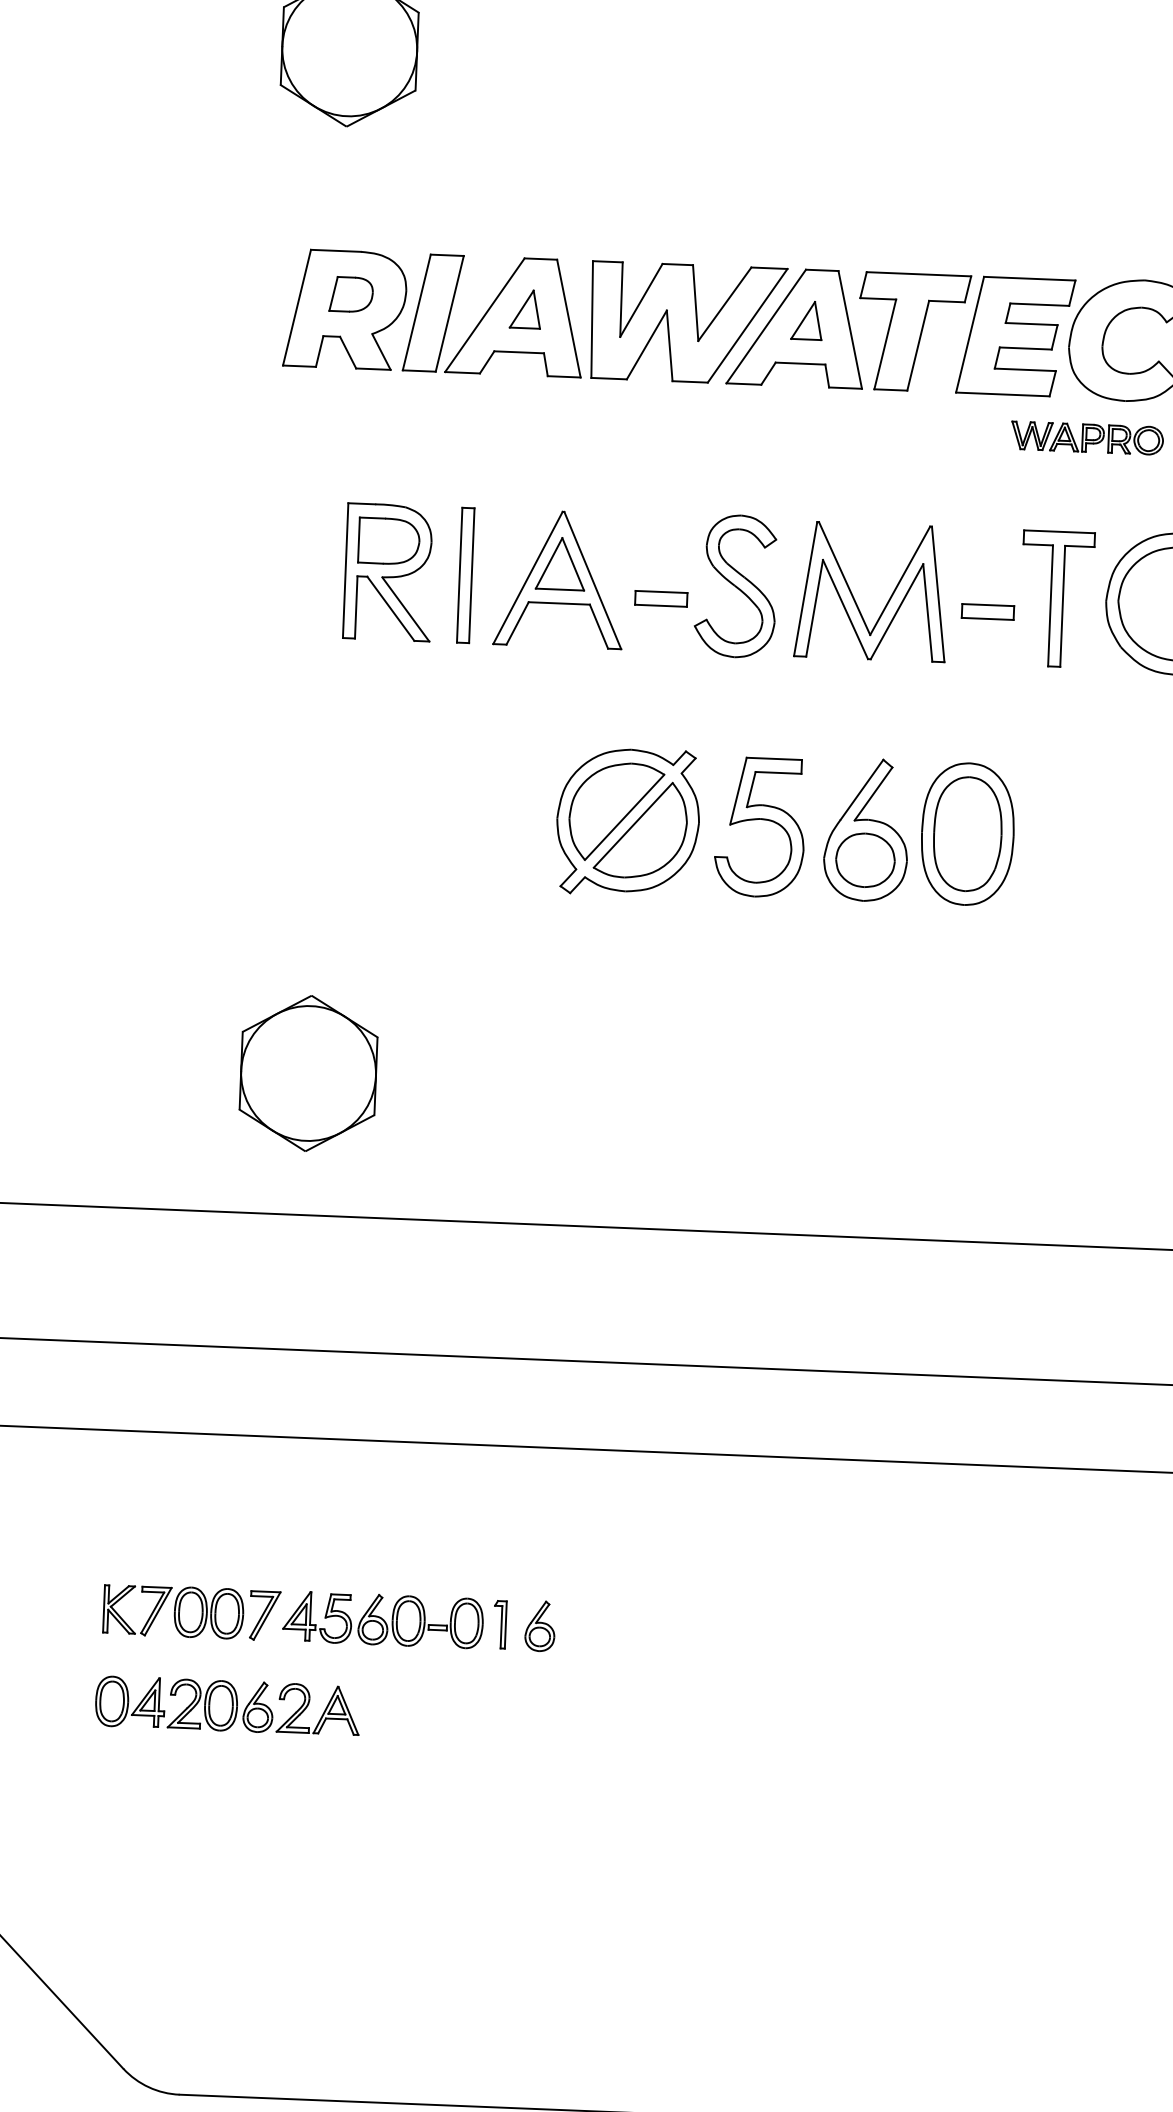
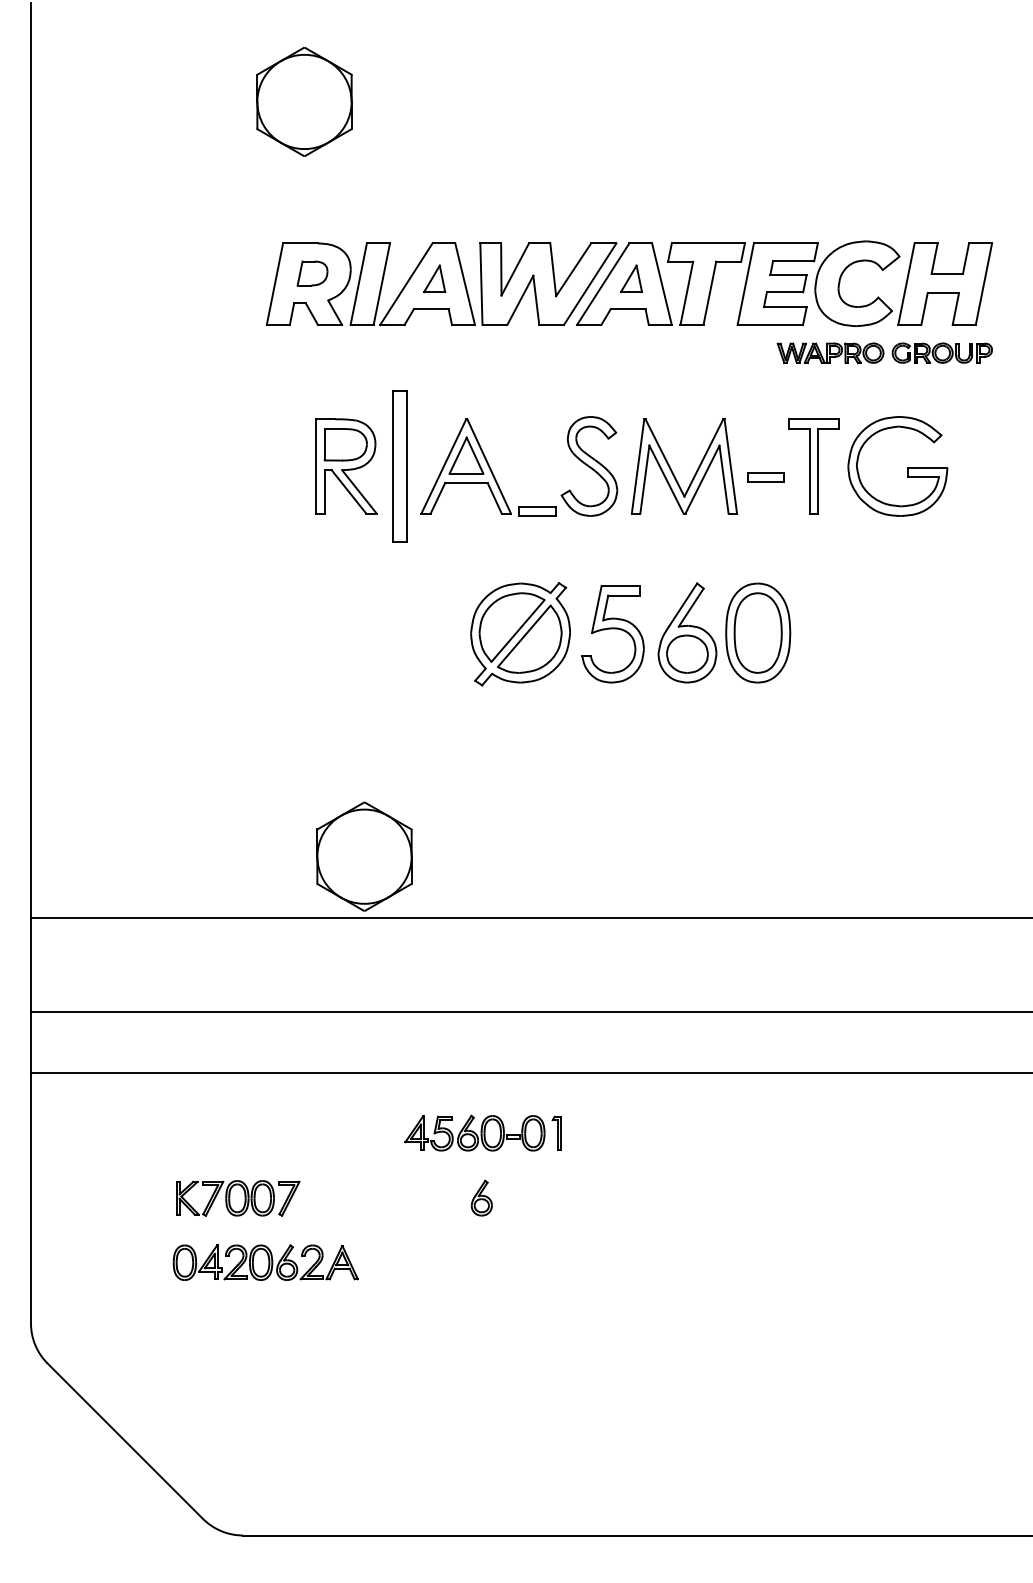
part: (466, 575) -> (400, 466), size x1.6
part: (661, 599) -> (537, 511), moved
part: (308, 1073) -> (364, 856), moved
part: (394, 1619) -> (482, 1132), moved

